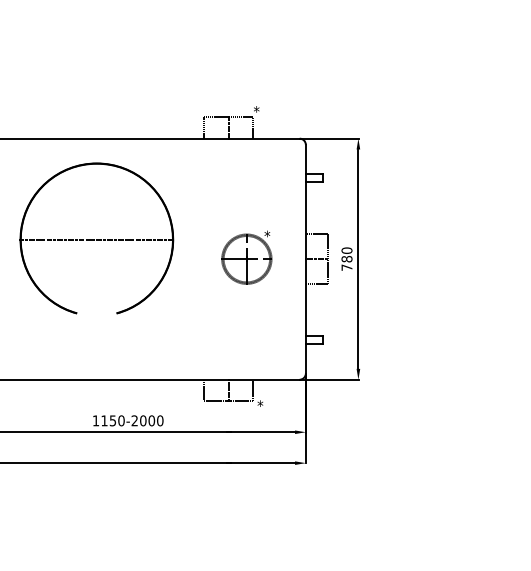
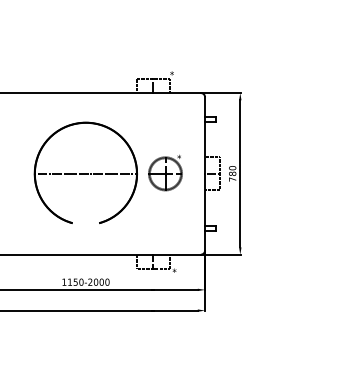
part: (96, 237) -> (85, 172), moved

